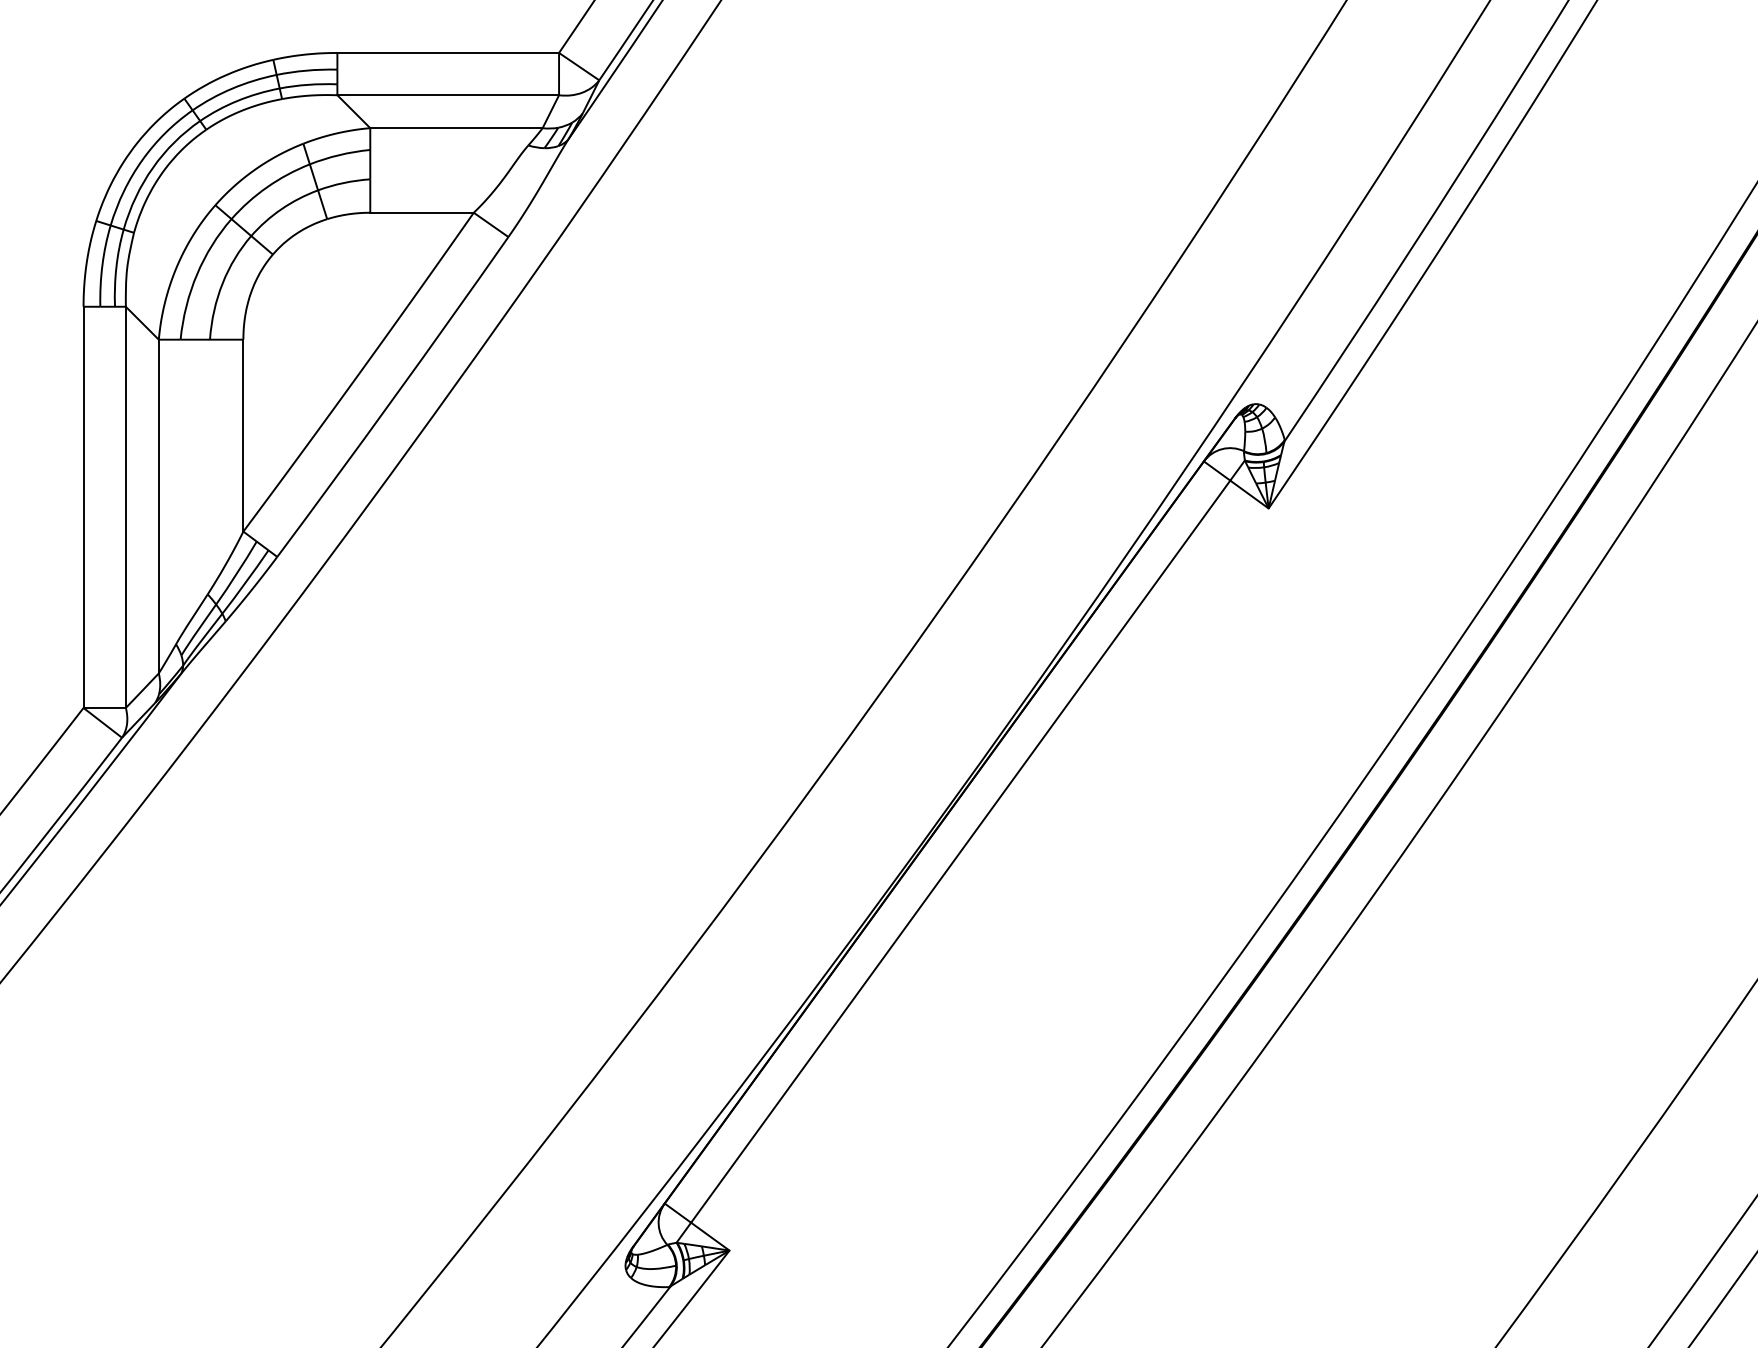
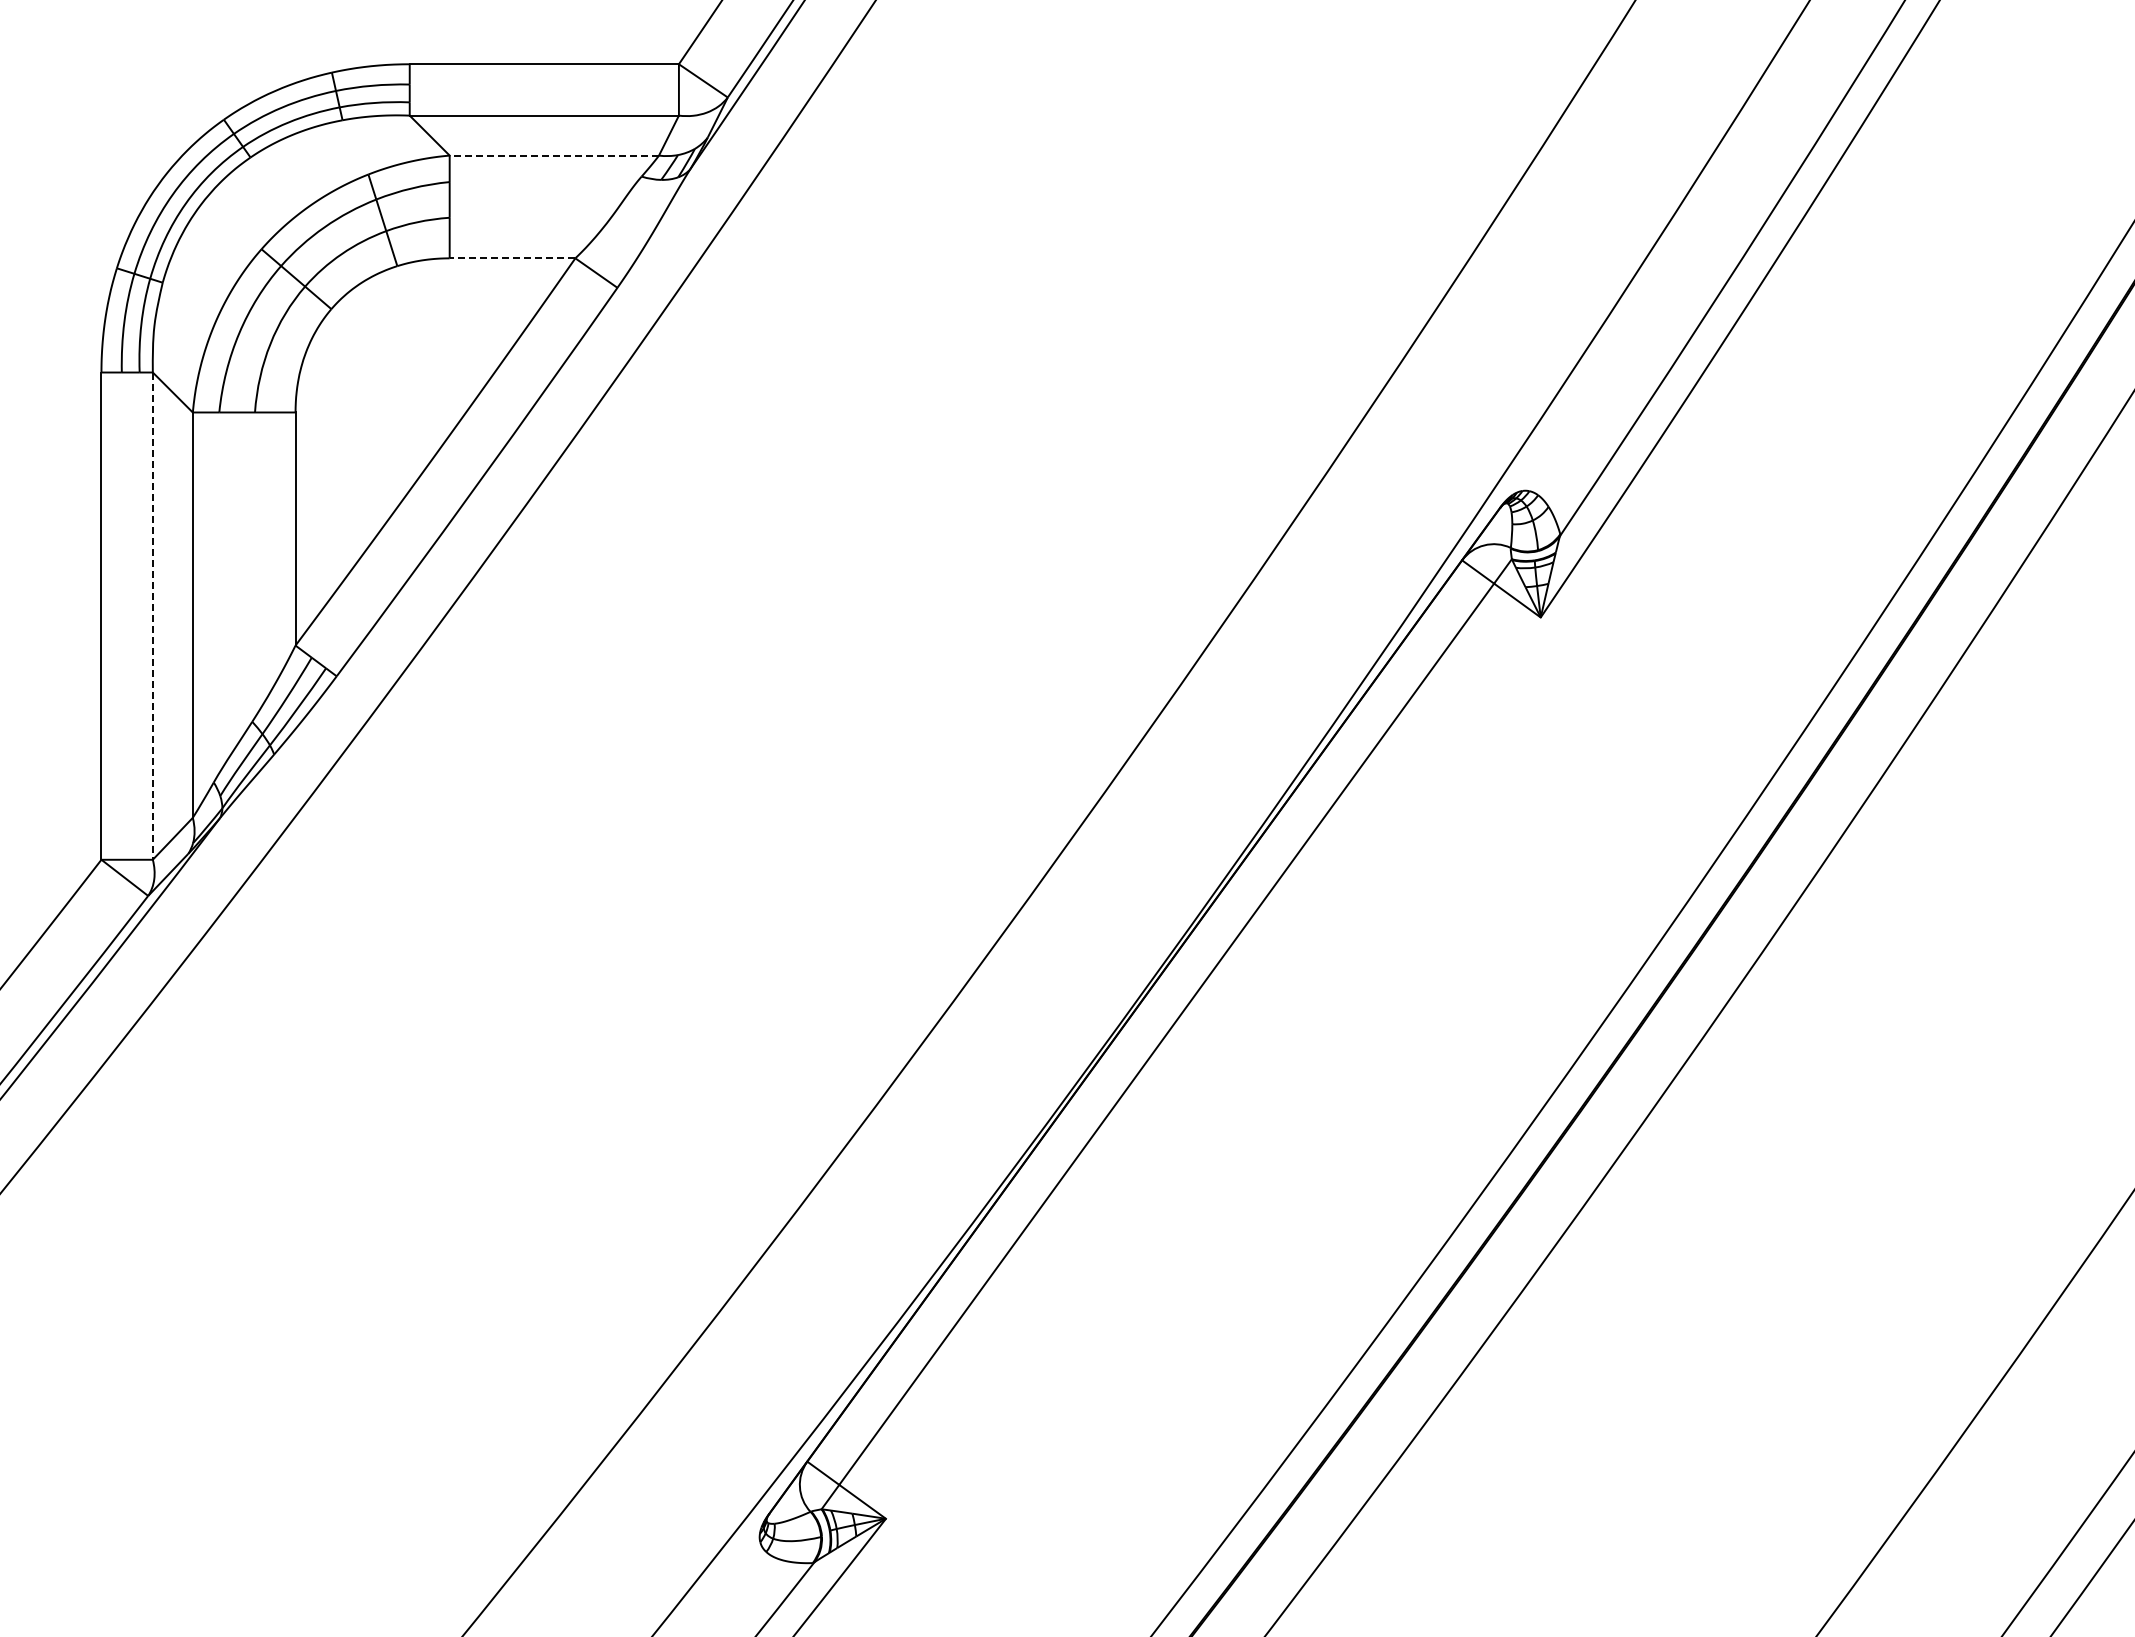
line: (456, 128) -> (554, 155), solid -> dashed
line: (422, 212) -> (512, 258), solid -> dashed
line: (125, 507) -> (152, 616), solid -> dashed

